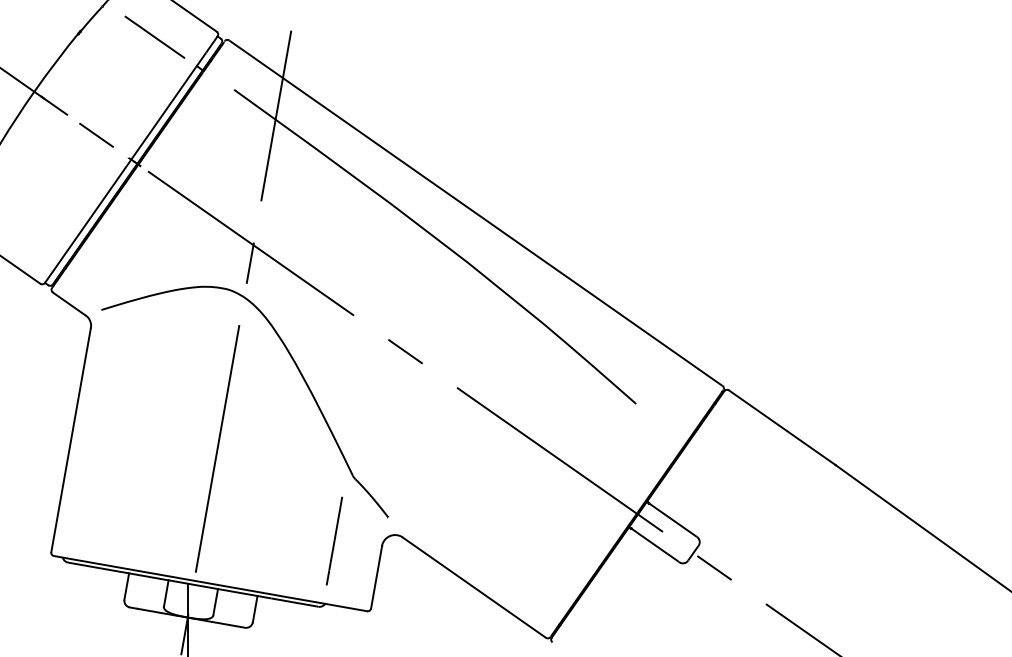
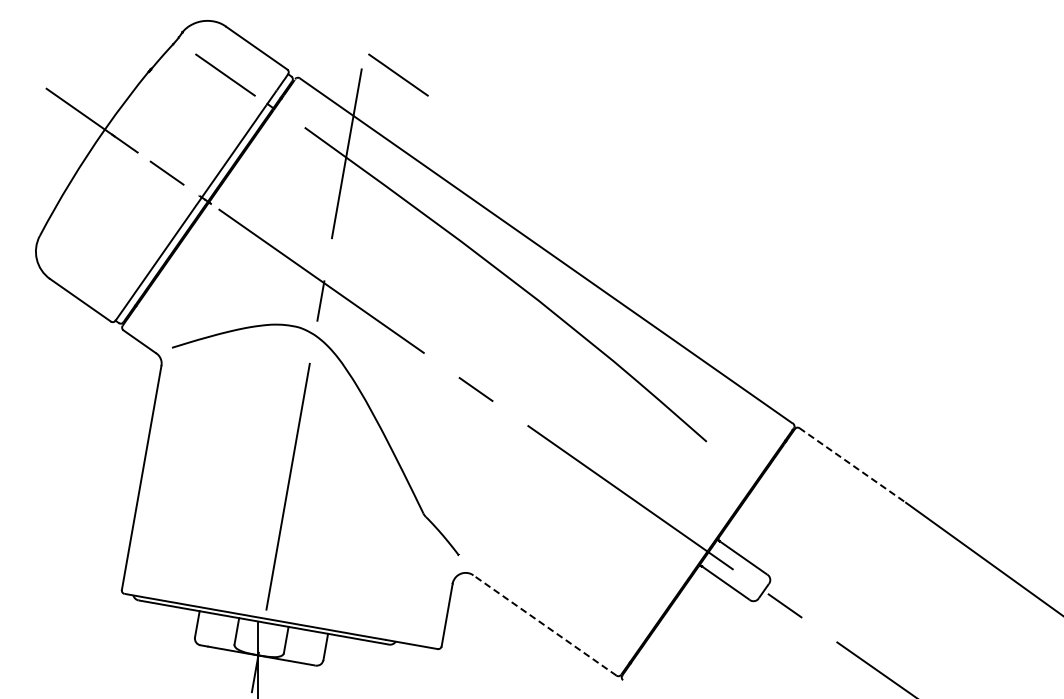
line: (327, 36) -> (398, 74), added
line: (781, 427) -> (852, 465), solid -> dashed
line: (333, 540) -> (404, 578), removed
line: (473, 587) -> (544, 625), solid -> dashed

